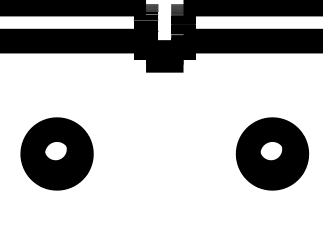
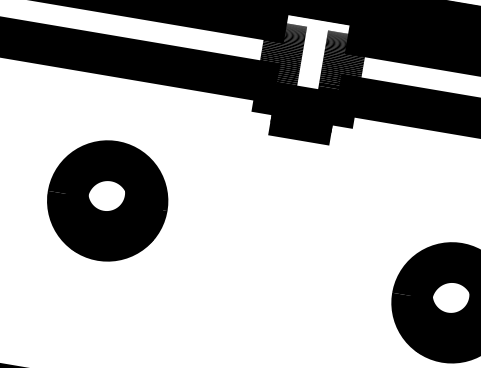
part: (56, 153) -> (106, 200), moved

